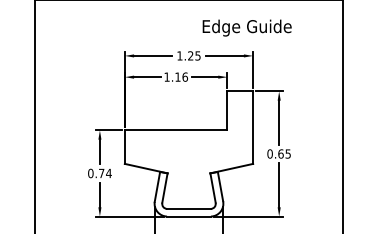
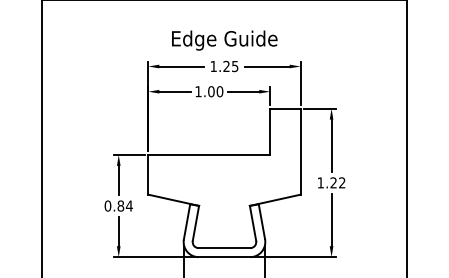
text: (246, 27) -> (223, 39), moved
text: (181, 76) -> (215, 90), 1.16 -> 1.00
text: (278, 153) -> (330, 182), 0.65 -> 1.22
text: (101, 173) -> (120, 206), 0.74 -> 0.84

